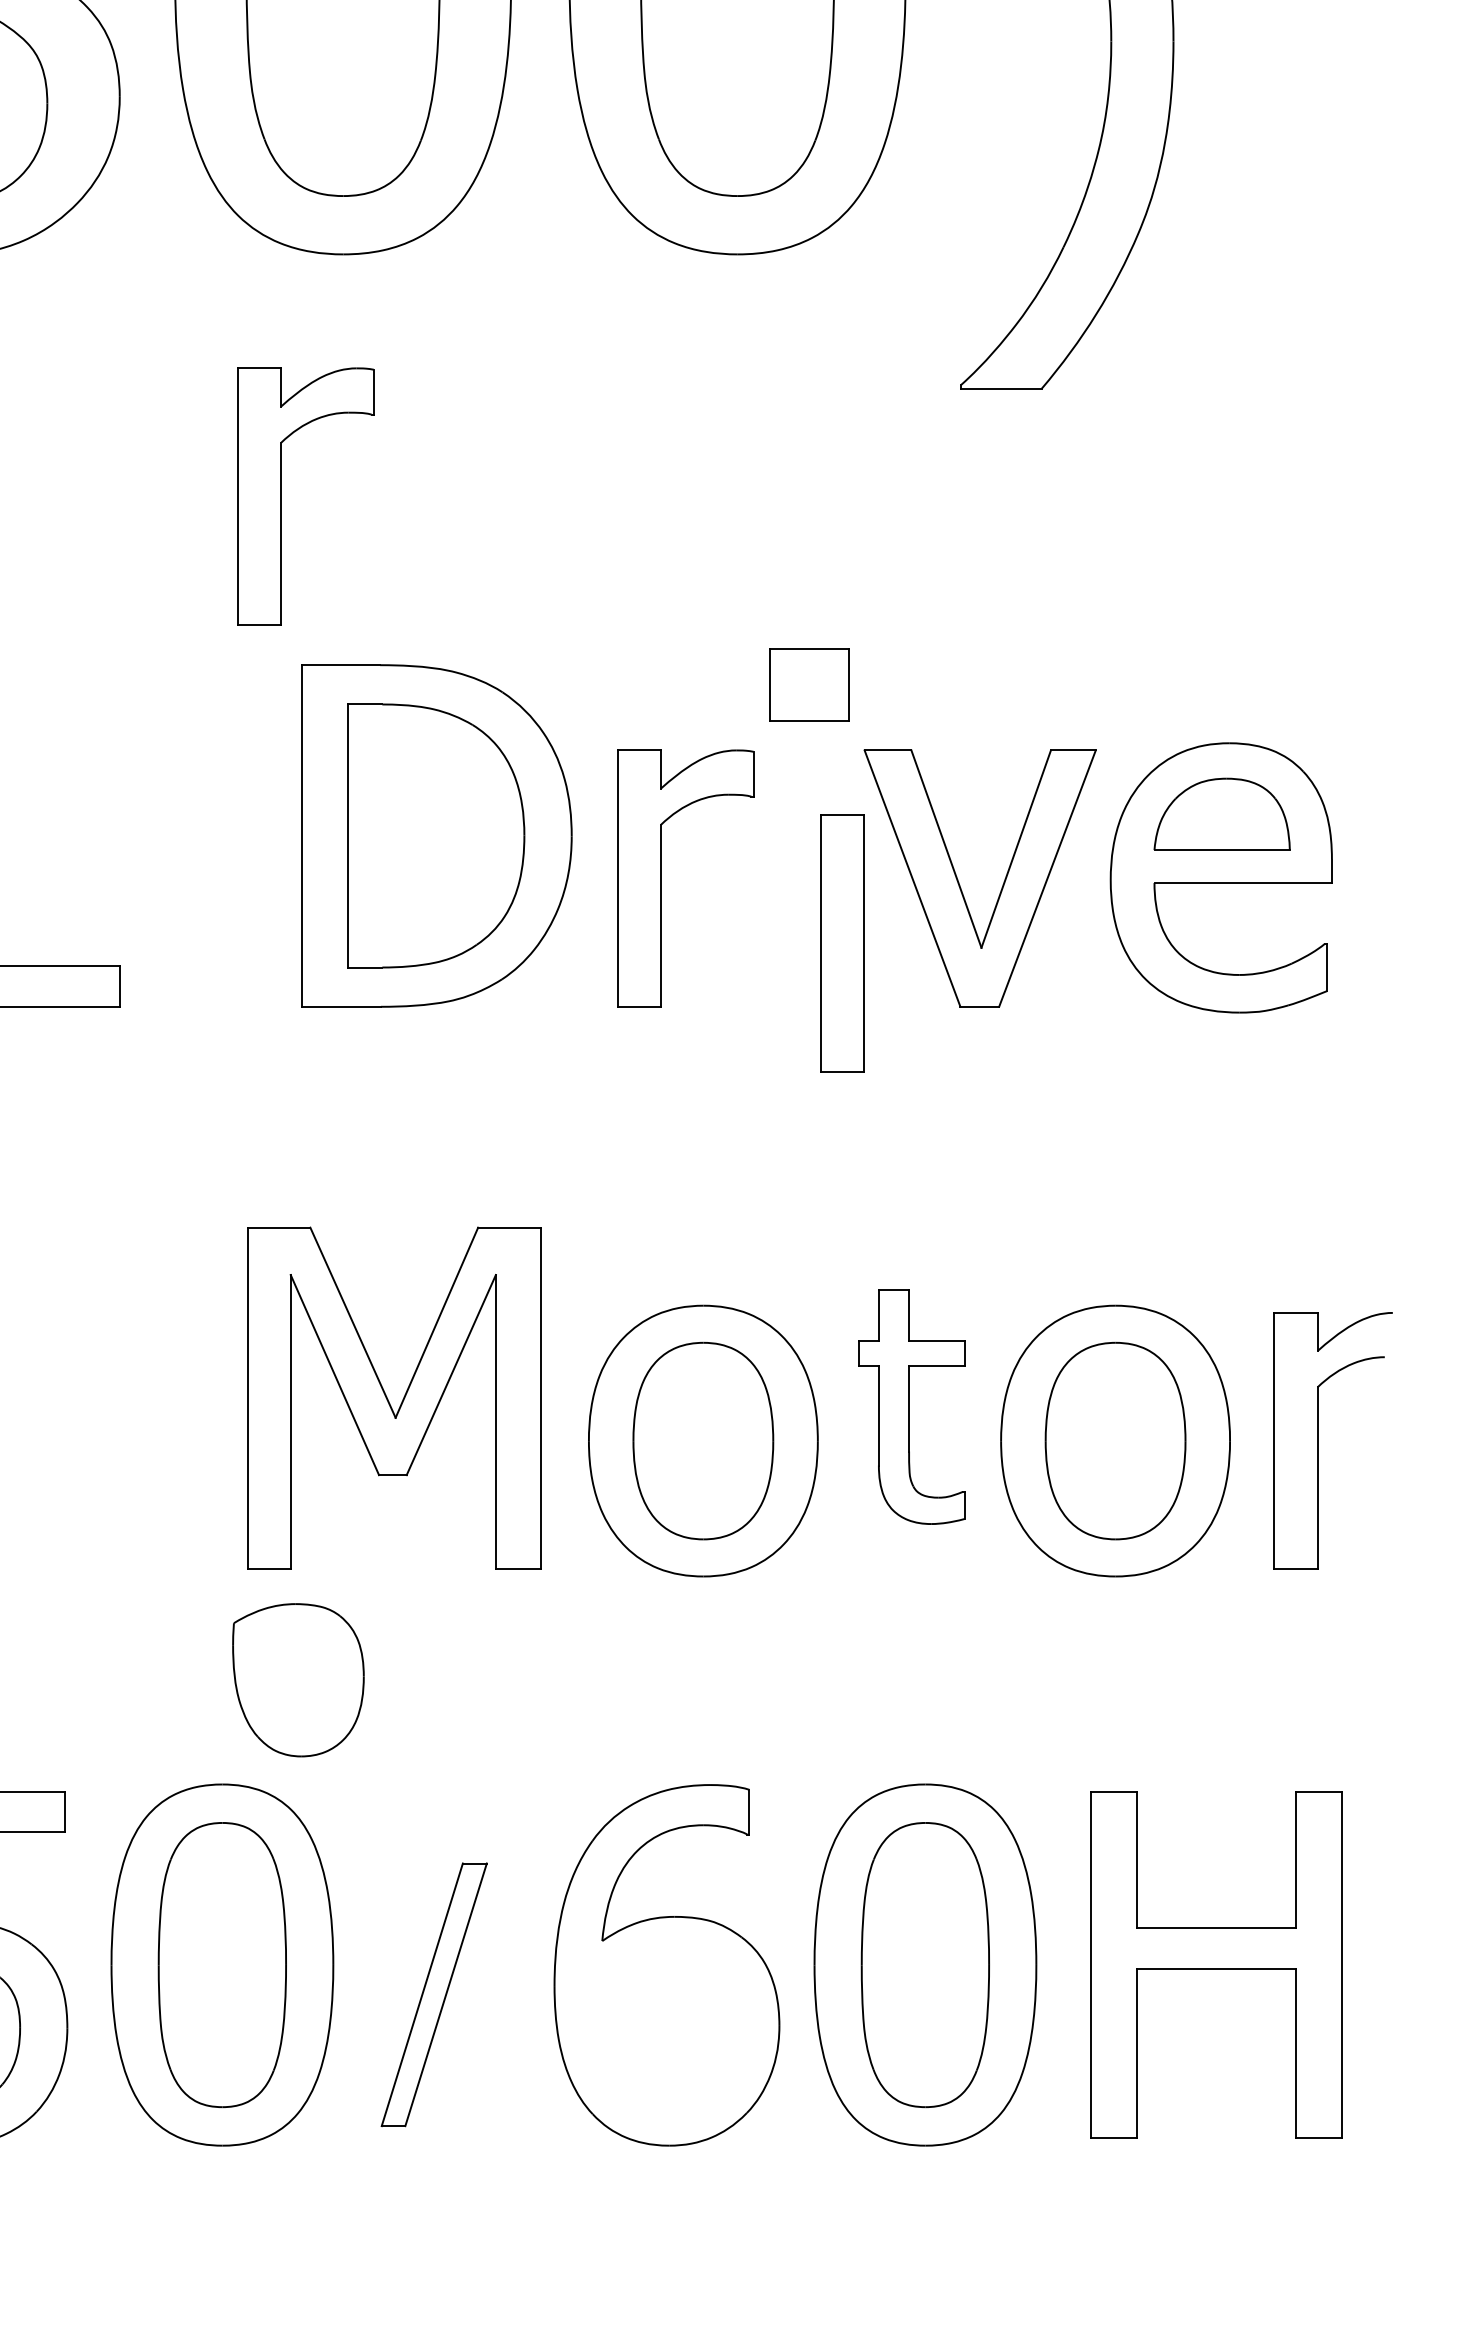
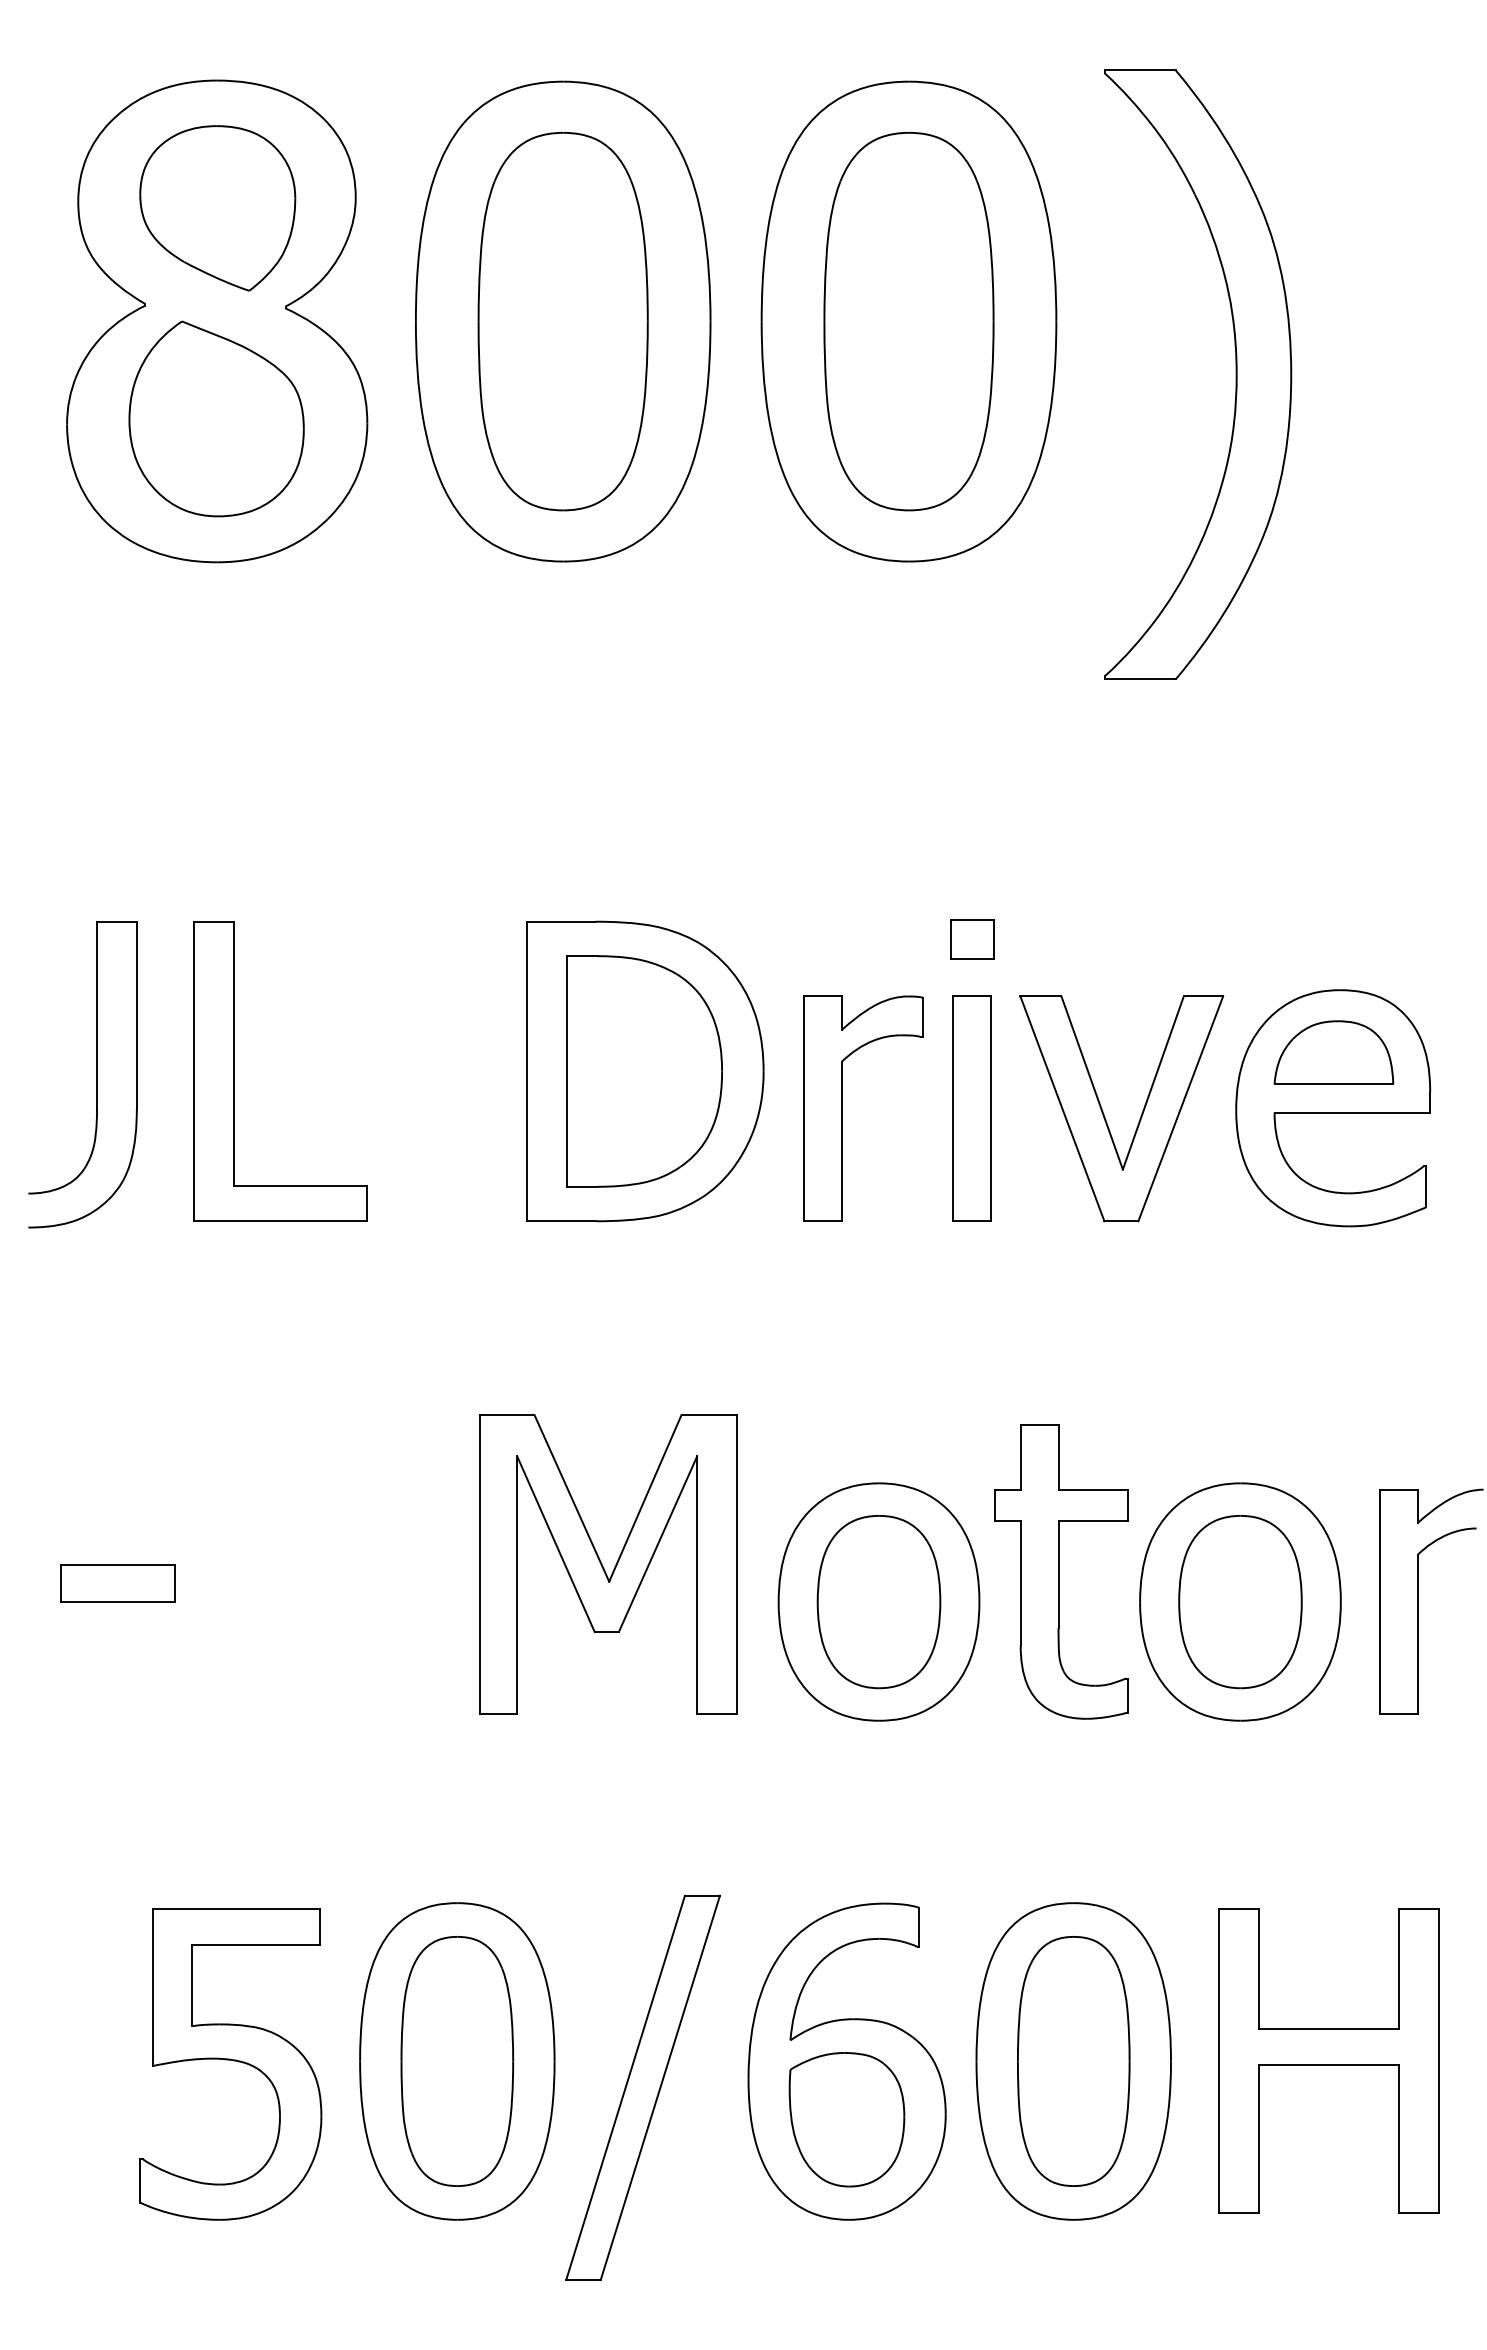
part: (281, 496) -> (509, 773), removed
part: (809, 685) -> (972, 939), size x0.62
part: (841, 943) -> (971, 1108), moved
part: (911, 1406) -> (1061, 1571), size x1.43
part: (297, 1679) -> (846, 2119), moved
part: (433, 1994) -> (642, 2087), size x1.67

